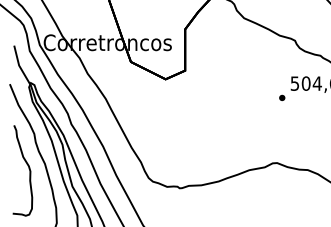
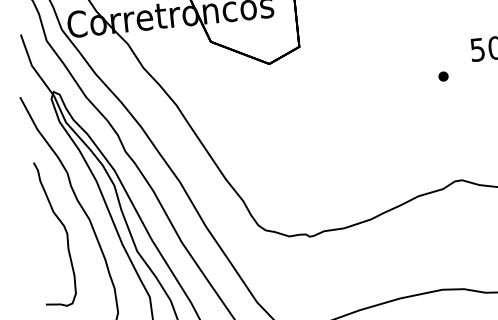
part: (282, 97) -> (443, 75), moved

